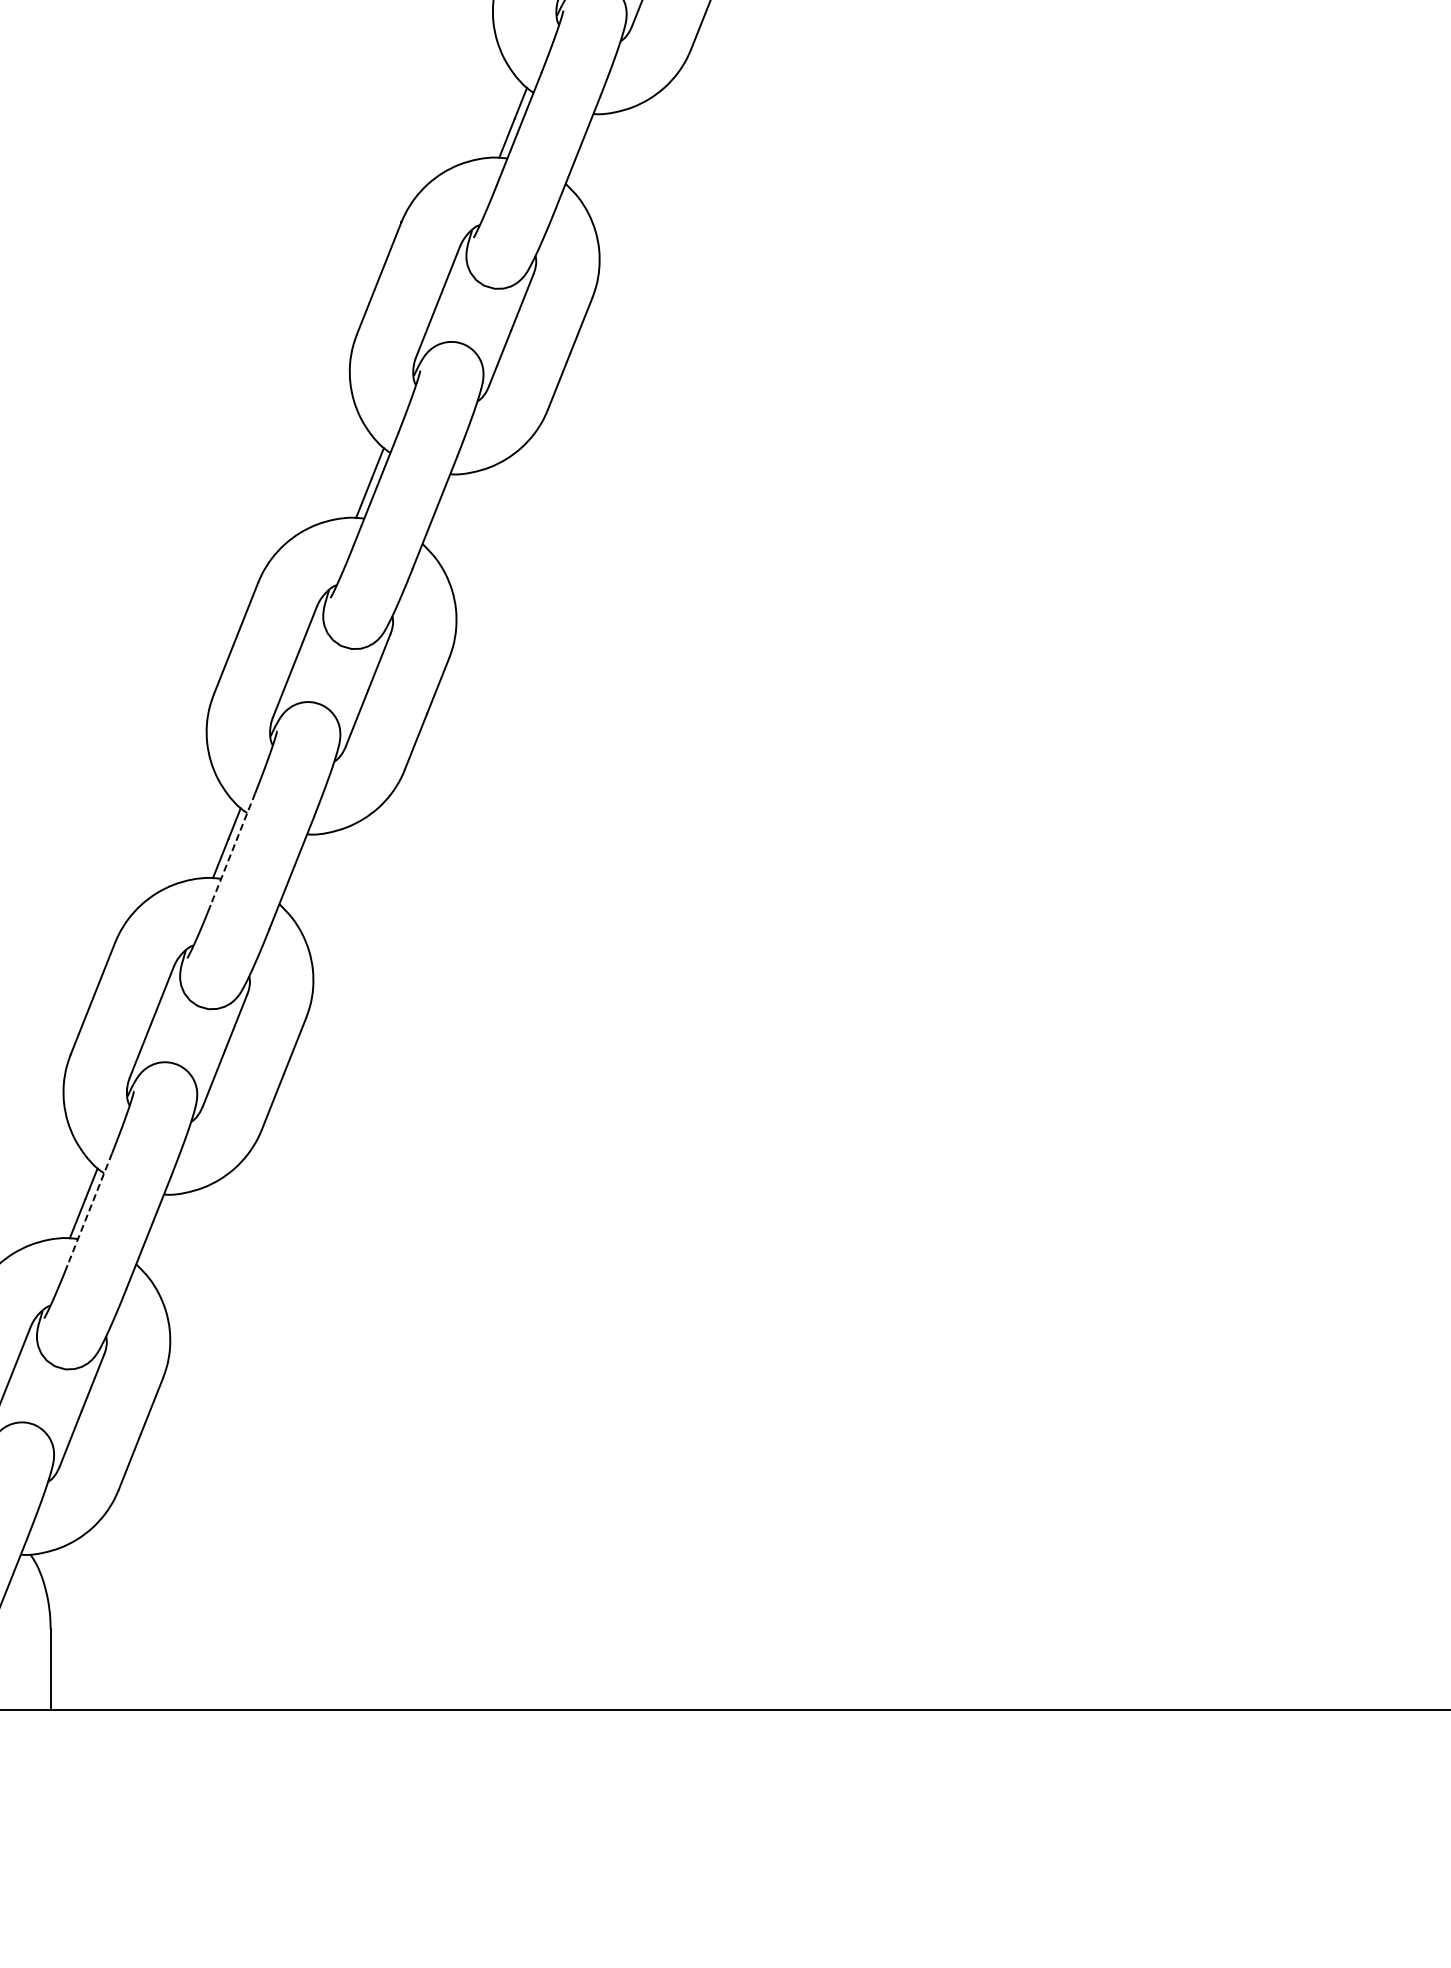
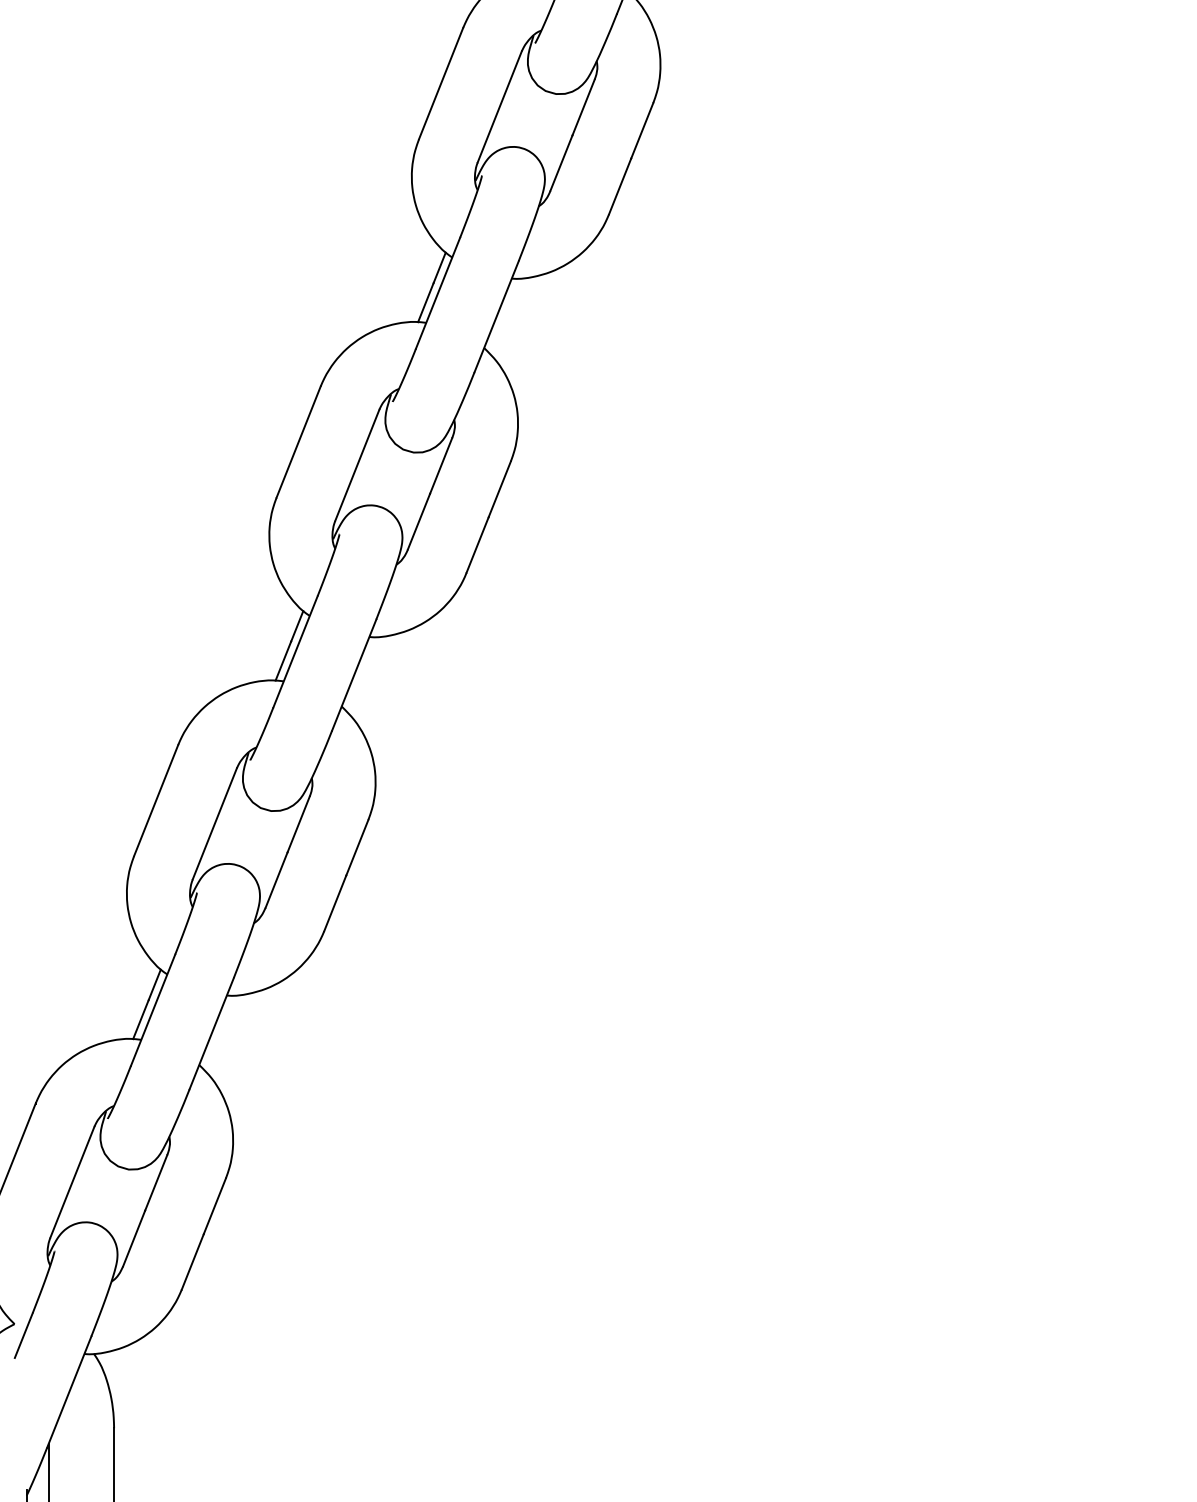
line: (232, 849) -> (295, 652), dashed -> solid
line: (89, 1209) -> (152, 1010), dashed -> solid

